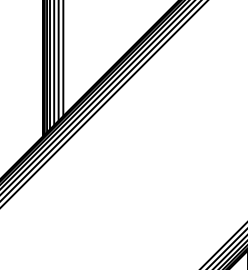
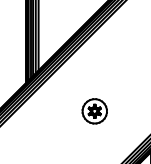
part: (155, 183) -> (94, 111), added

